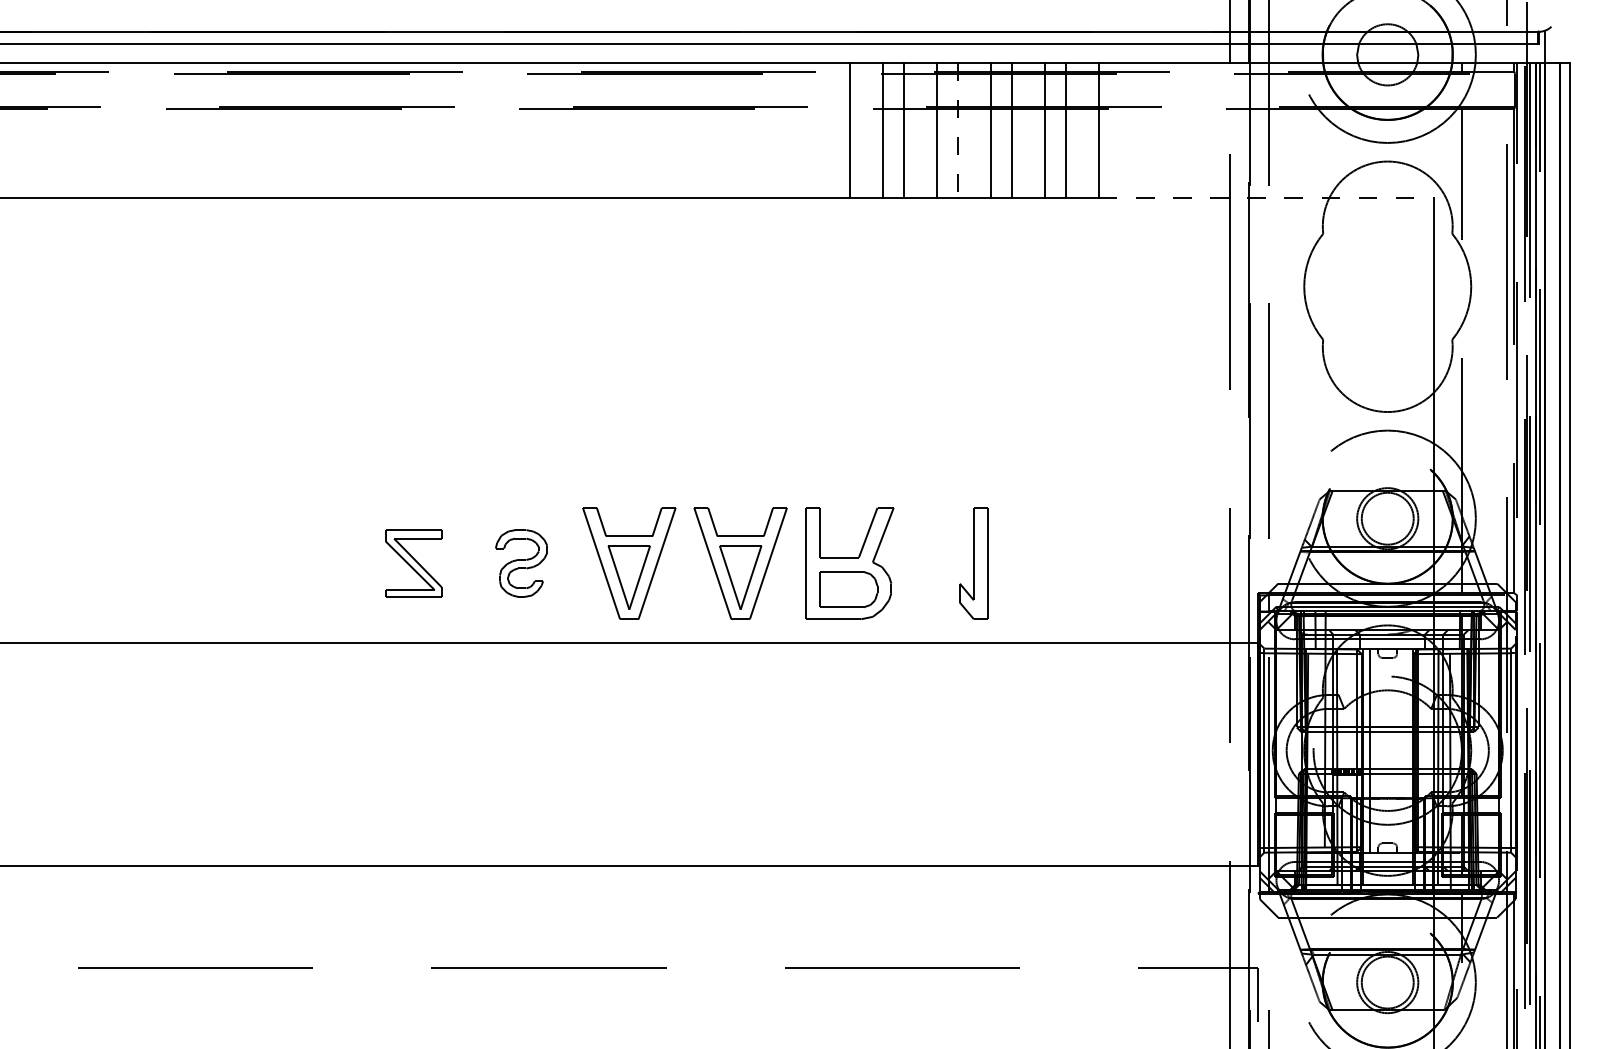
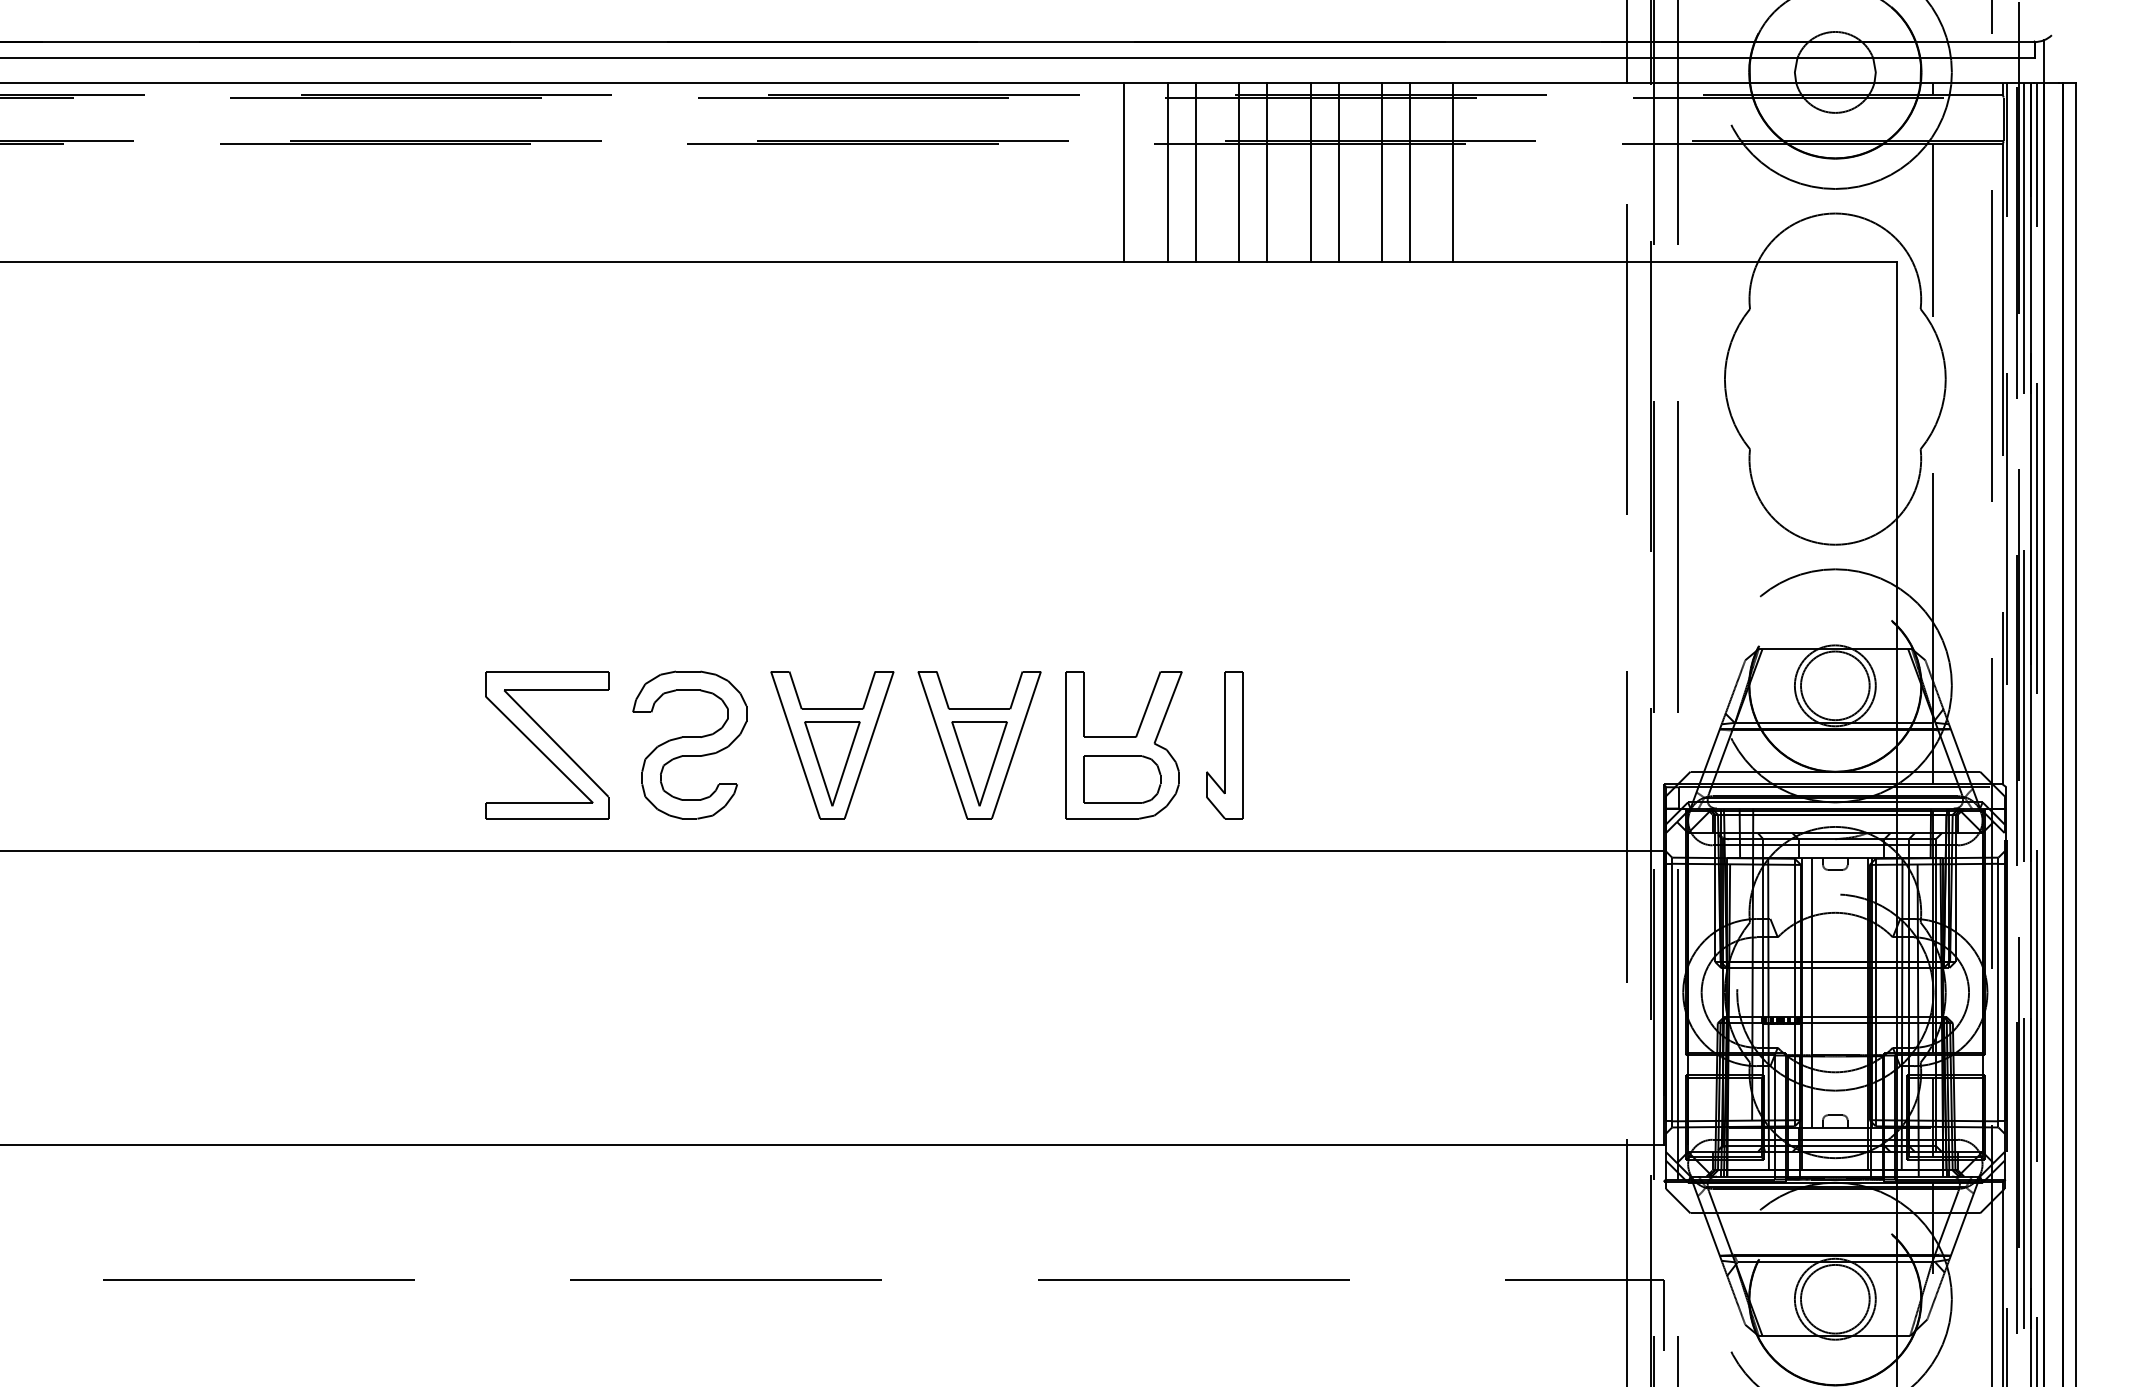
line: (958, 130) -> (1267, 172), dashed -> solid
line: (1266, 197) -> (1675, 261), dashed -> solid
part: (413, 563) -> (547, 745), size x1.67
part: (521, 563) -> (689, 744), size x1.67
part: (973, 563) -> (1224, 745), moved

